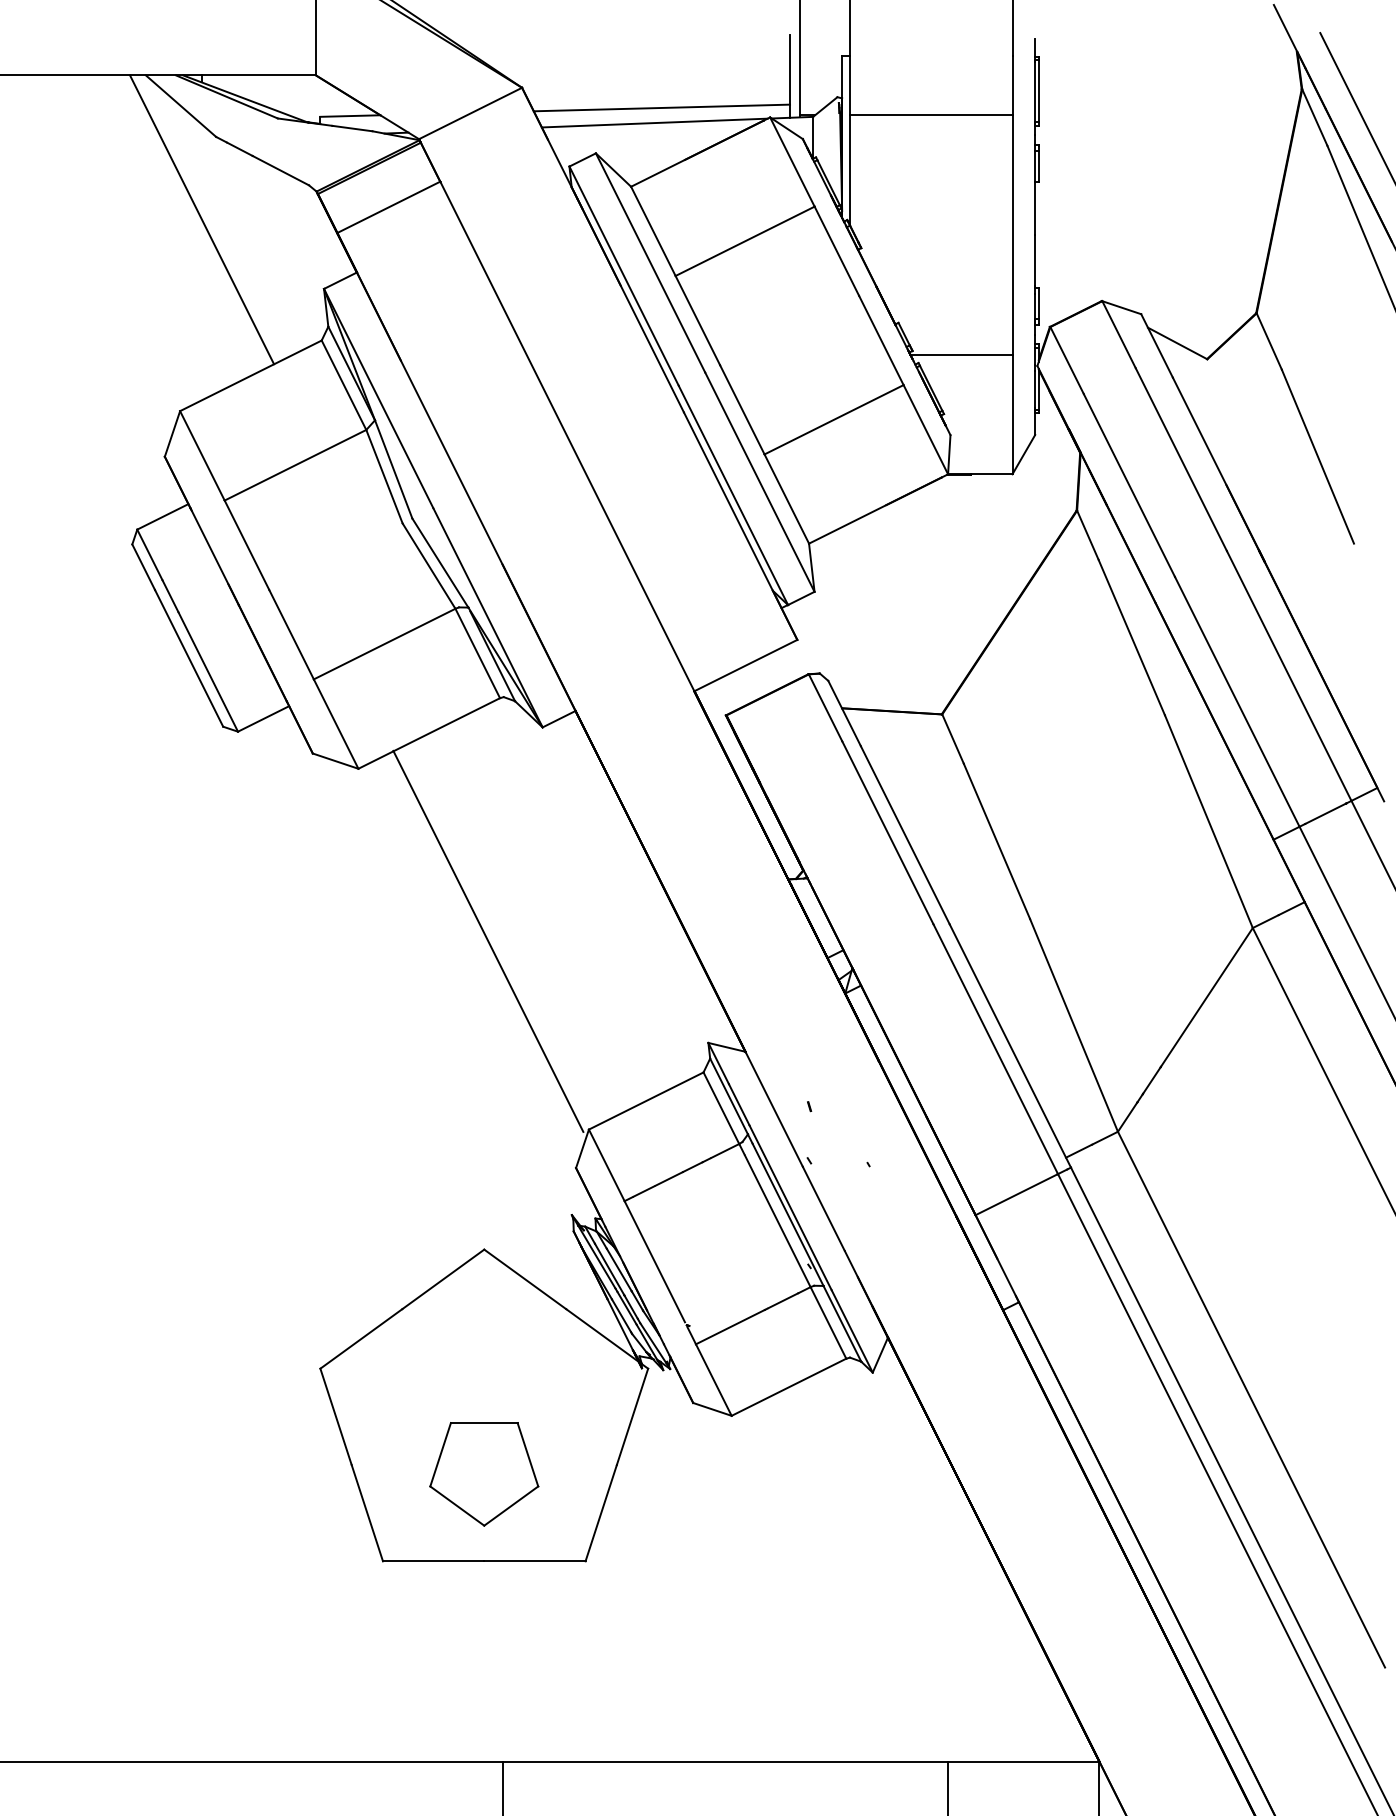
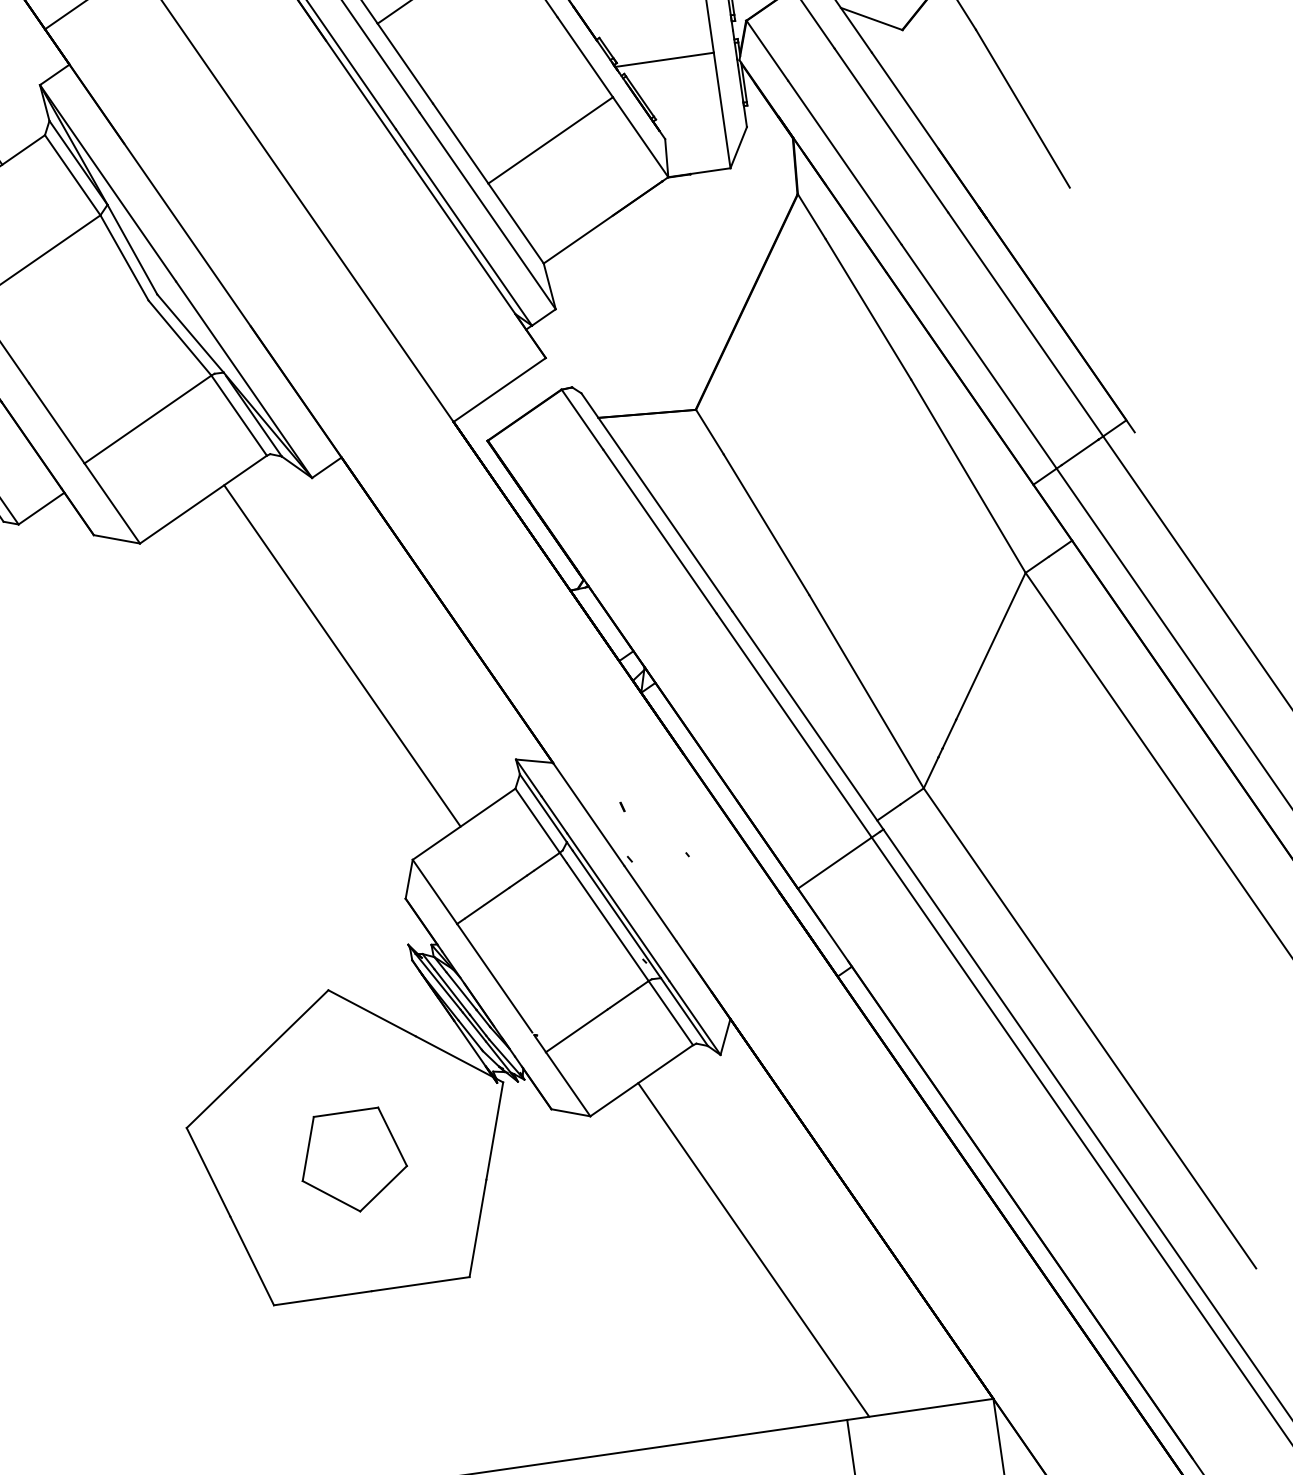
line: (488, 940) -> (342, 655), moved
part: (484, 1474) -> (353, 1161), moved
line: (877, 1575) -> (753, 1250), added

